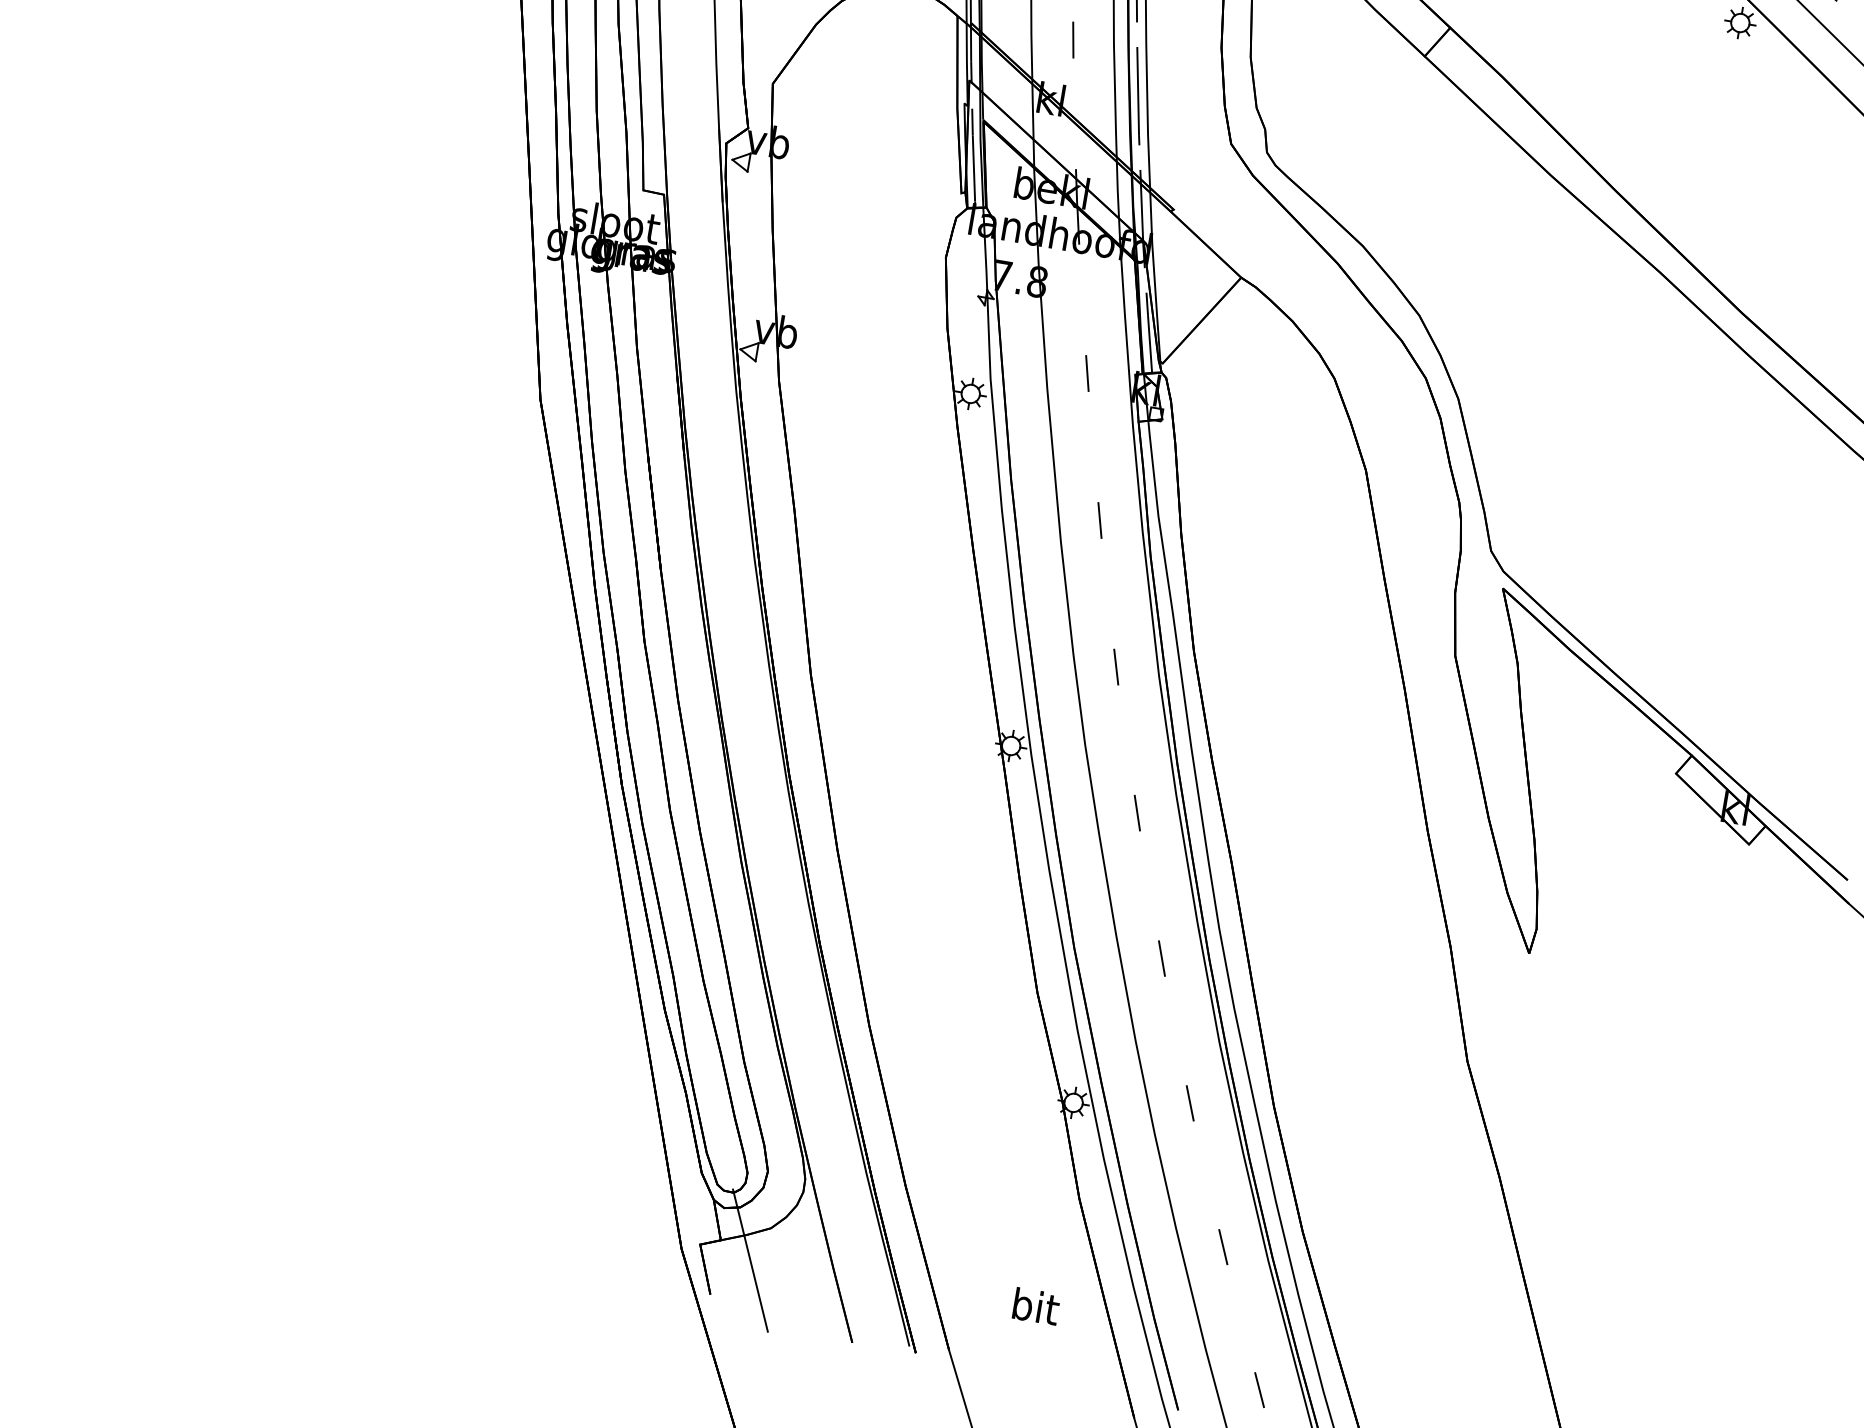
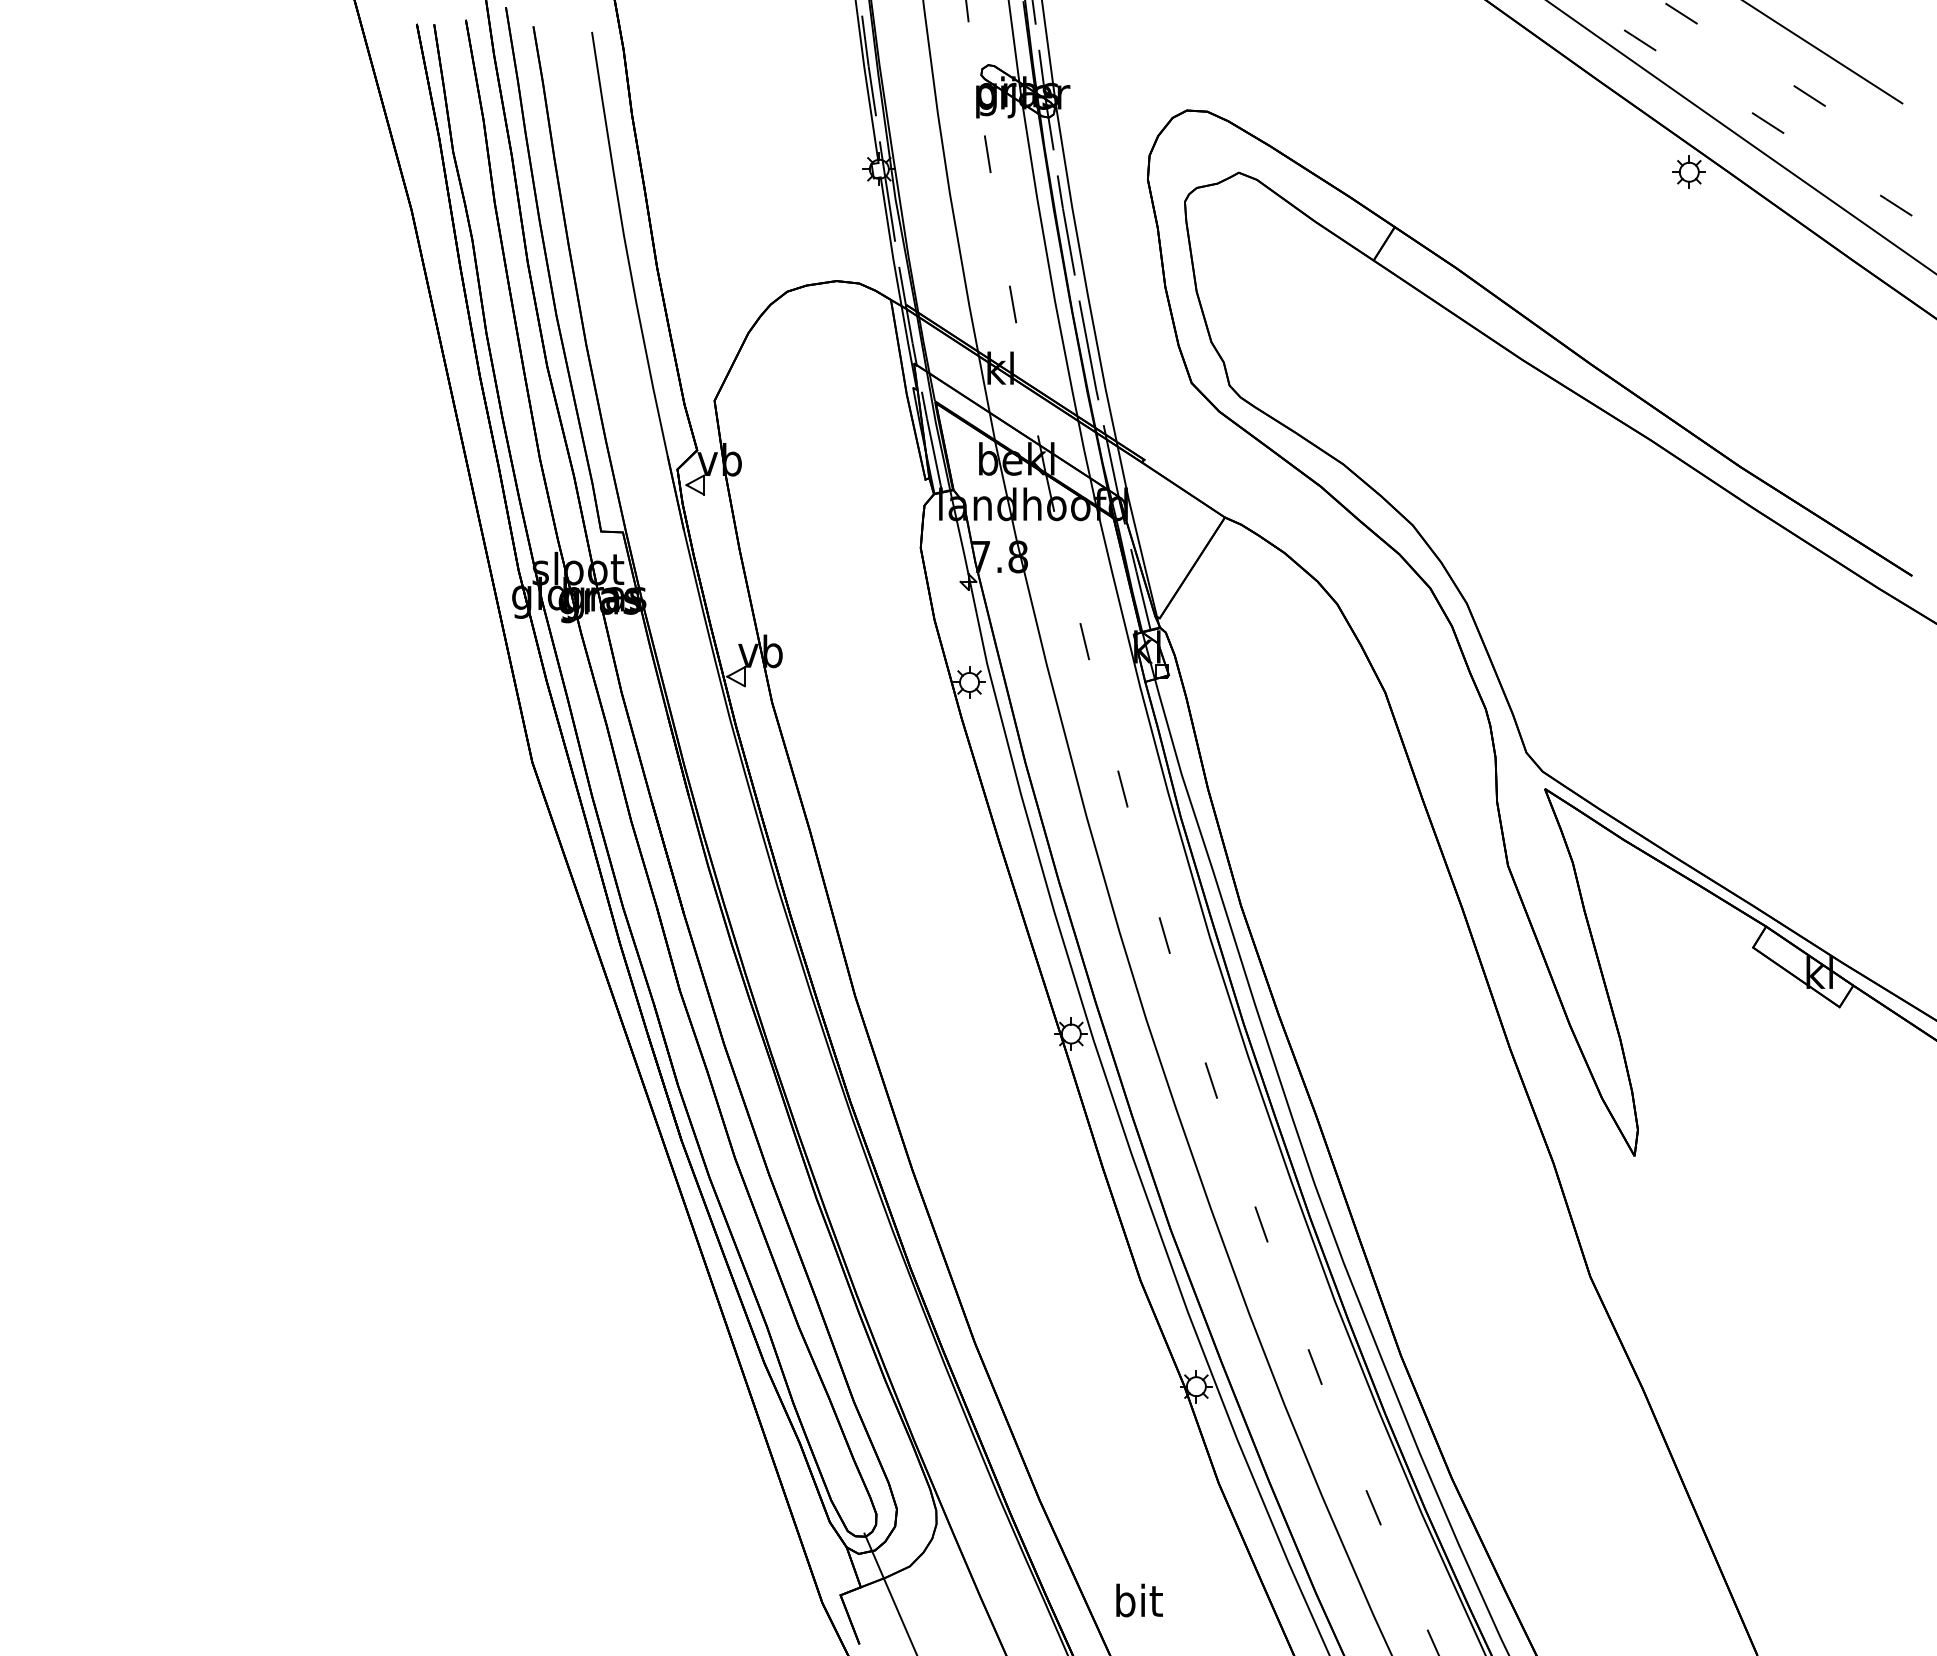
text: (1036, 1306) -> (1139, 1600), moved

